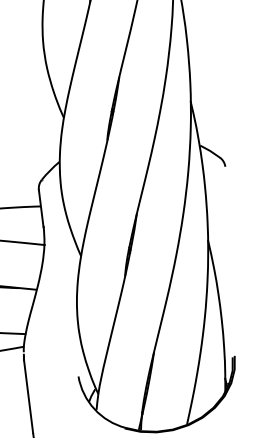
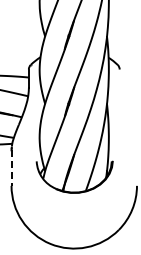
line: (28, 395) -> (11, 167), solid -> dashed

